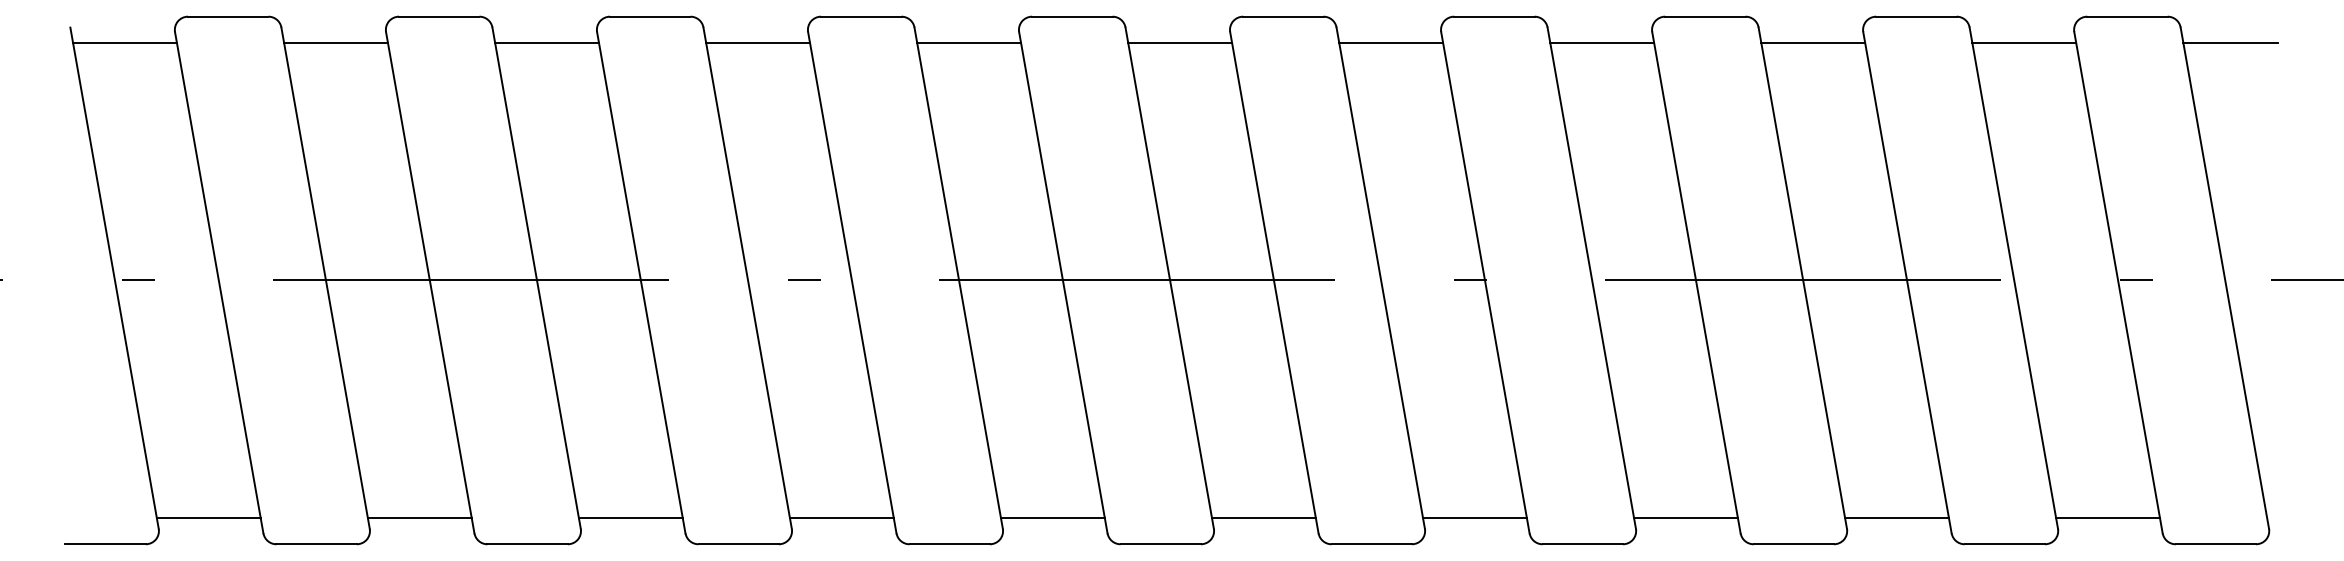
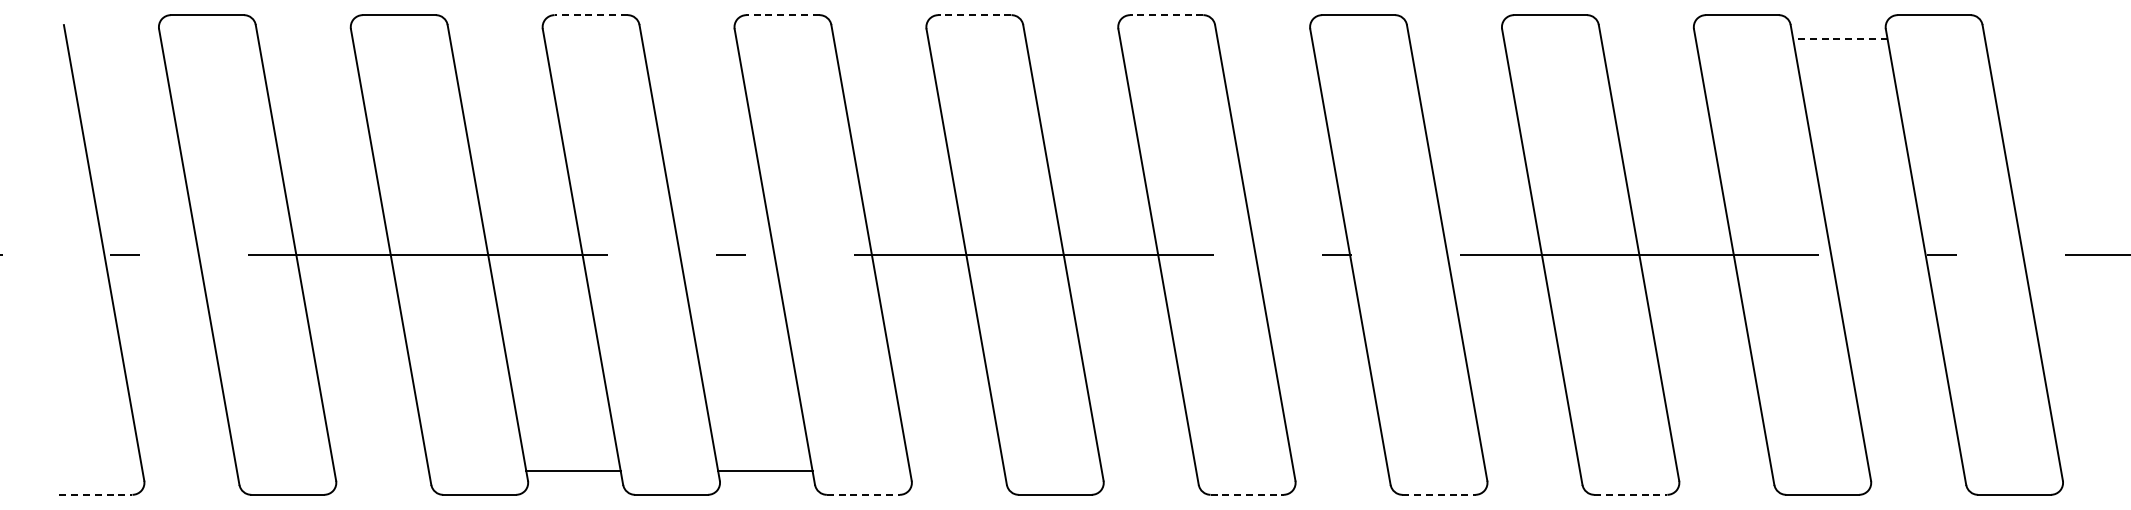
line: (650, 17) -> (591, 15), solid -> dashed
line: (861, 17) -> (783, 15), solid -> dashed
line: (1071, 17) -> (974, 15), solid -> dashed
line: (1283, 17) -> (1166, 15), solid -> dashed
line: (124, 43) -> (113, 39), removed
line: (336, 43) -> (305, 39), removed
line: (547, 43) -> (497, 39), removed
line: (758, 43) -> (689, 39), removed
line: (968, 43) -> (880, 39), removed
line: (1179, 43) -> (1072, 39), removed
line: (1390, 43) -> (1264, 39), removed
line: (1602, 43) -> (1456, 39), removed
line: (1813, 43) -> (1648, 39), removed
line: (2023, 43) -> (1839, 39), solid -> dashed
line: (2231, 43) -> (2028, 39), removed
line: (208, 517) -> (189, 470), removed
line: (419, 517) -> (381, 470), removed
line: (1052, 517) -> (956, 470), removed
line: (1263, 517) -> (1148, 470), removed
line: (1474, 517) -> (1340, 470), removed
line: (1685, 517) -> (1532, 470), removed
line: (1896, 517) -> (1724, 470), removed
line: (2108, 517) -> (1916, 470), removed
line: (105, 543) -> (95, 494), solid -> dashed
line: (949, 543) -> (863, 494), solid -> dashed
line: (1372, 543) -> (1247, 494), solid -> dashed
line: (1582, 543) -> (1438, 494), solid -> dashed
line: (1793, 543) -> (1630, 494), solid -> dashed

